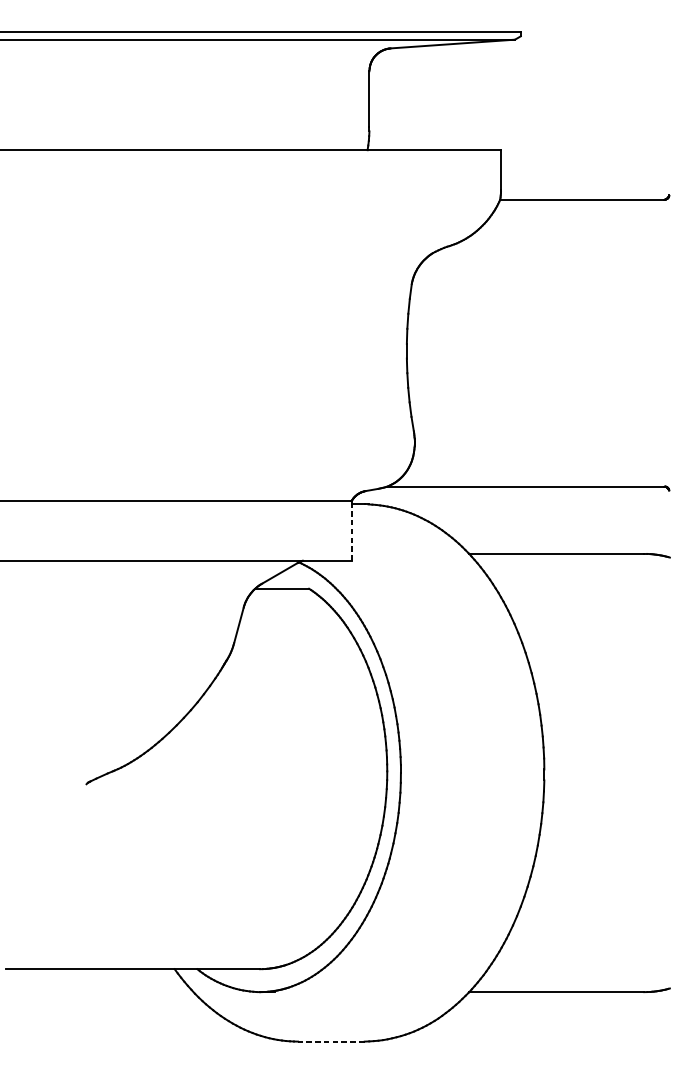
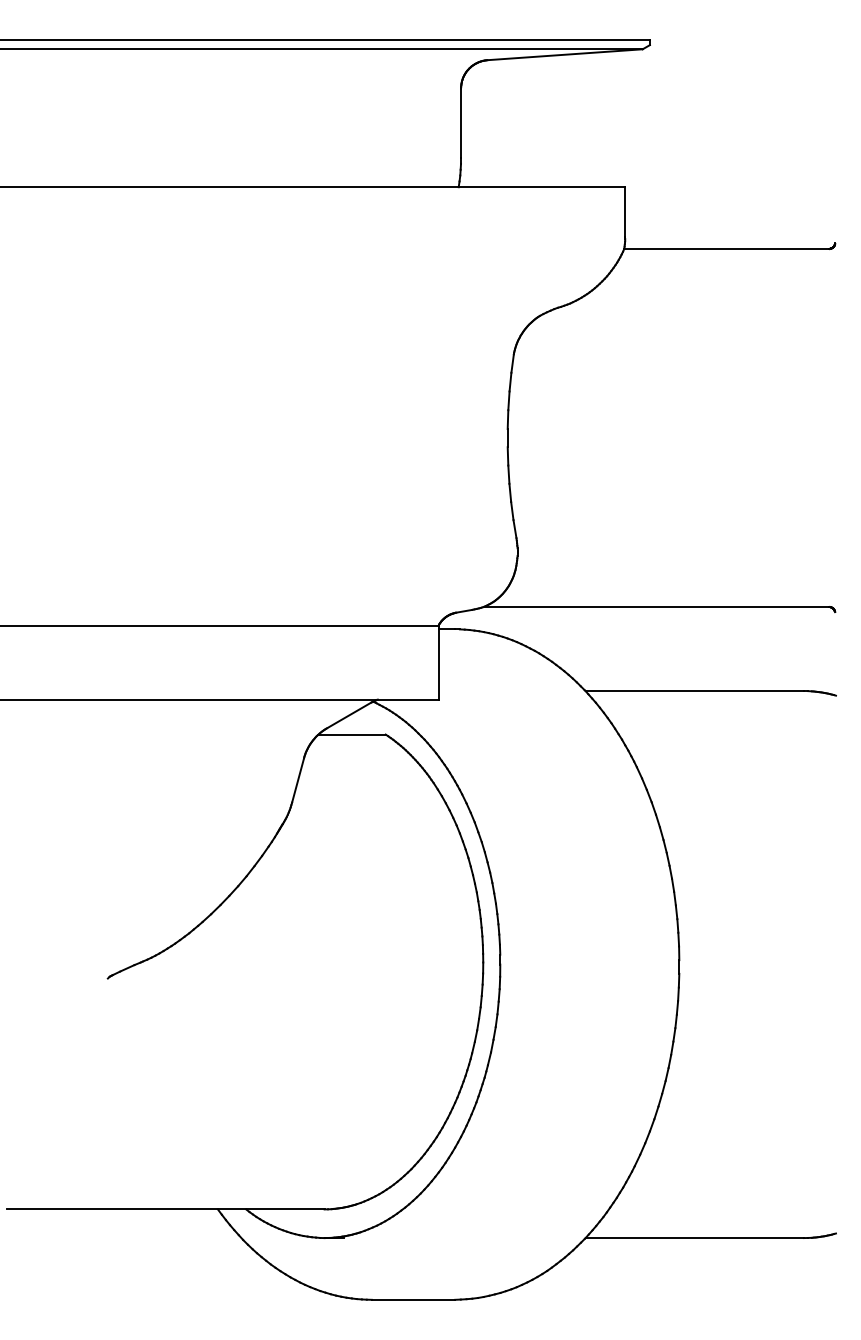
line: (351, 530) -> (438, 662), dashed -> solid
line: (331, 1041) -> (413, 1299), dashed -> solid

